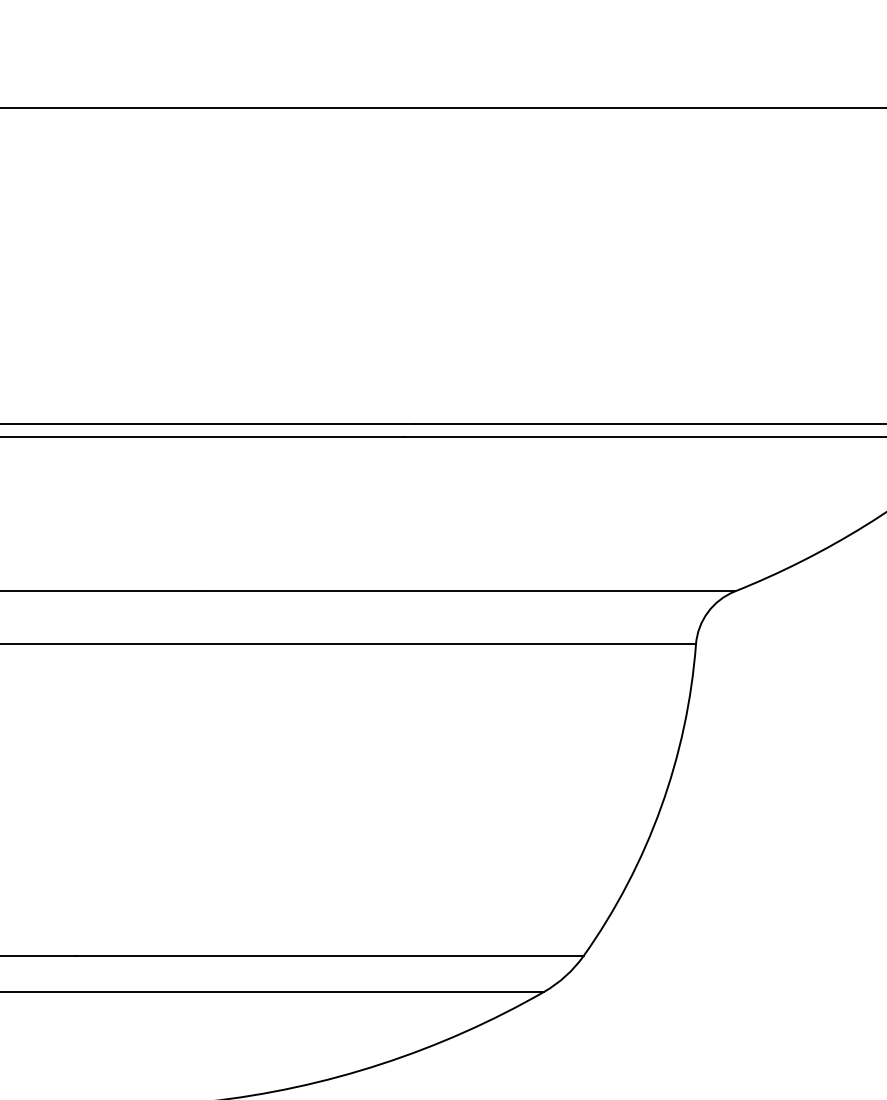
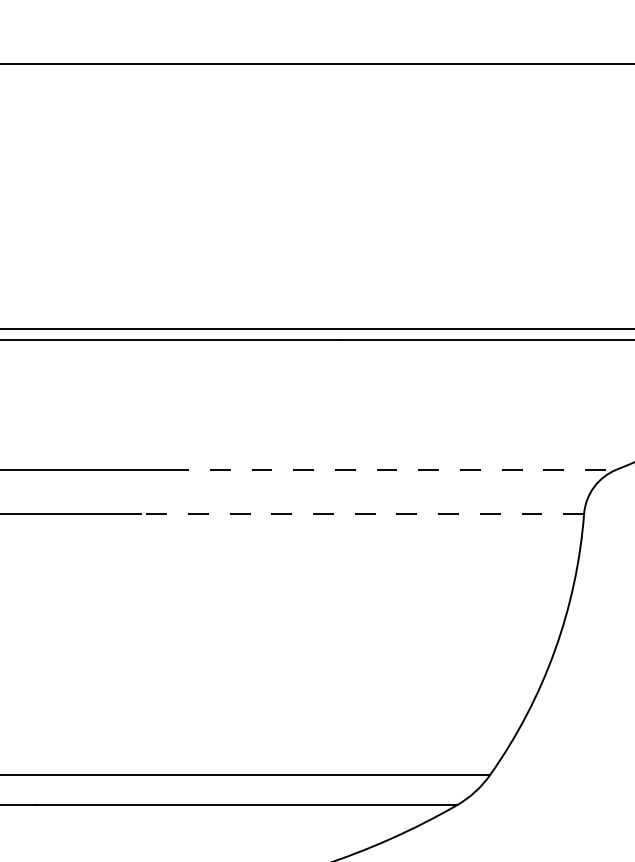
line: (467, 591) -> (392, 469), solid -> dashed
line: (431, 644) -> (362, 514), solid -> dashed

